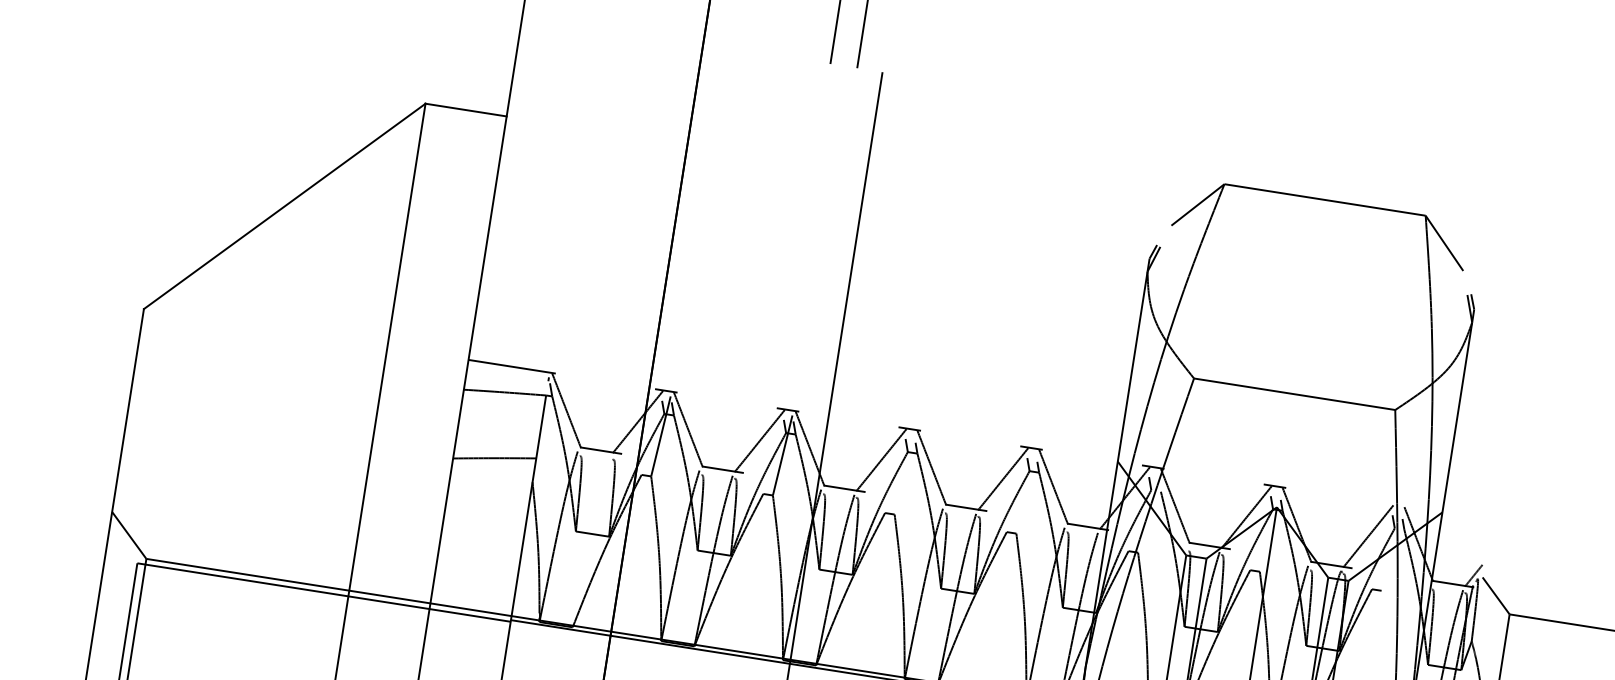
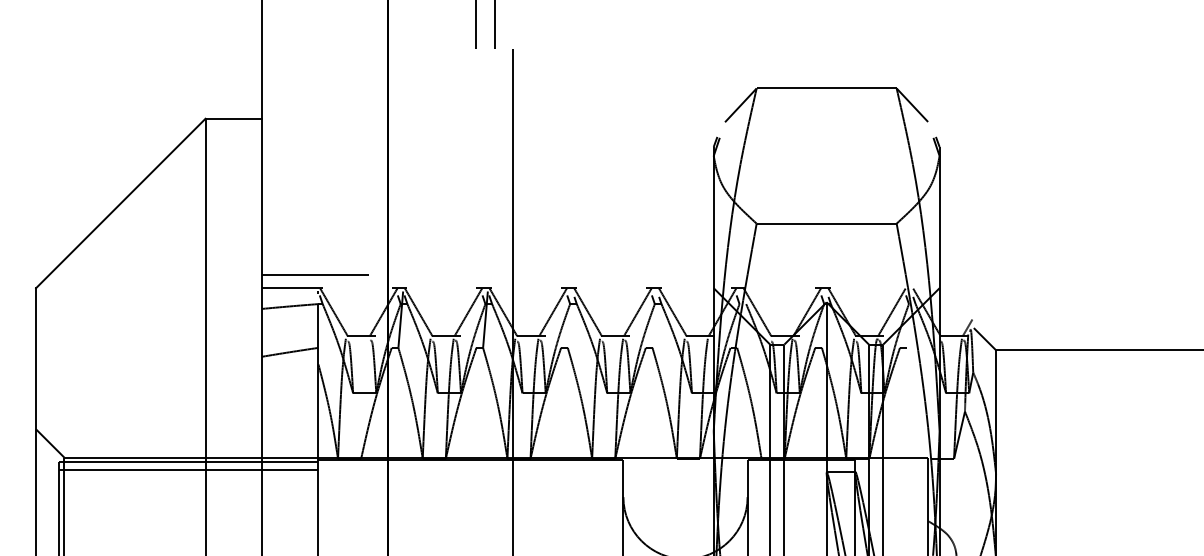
line: (548, 352) -> (315, 274), added
line: (322, 603) -> (188, 469), added

